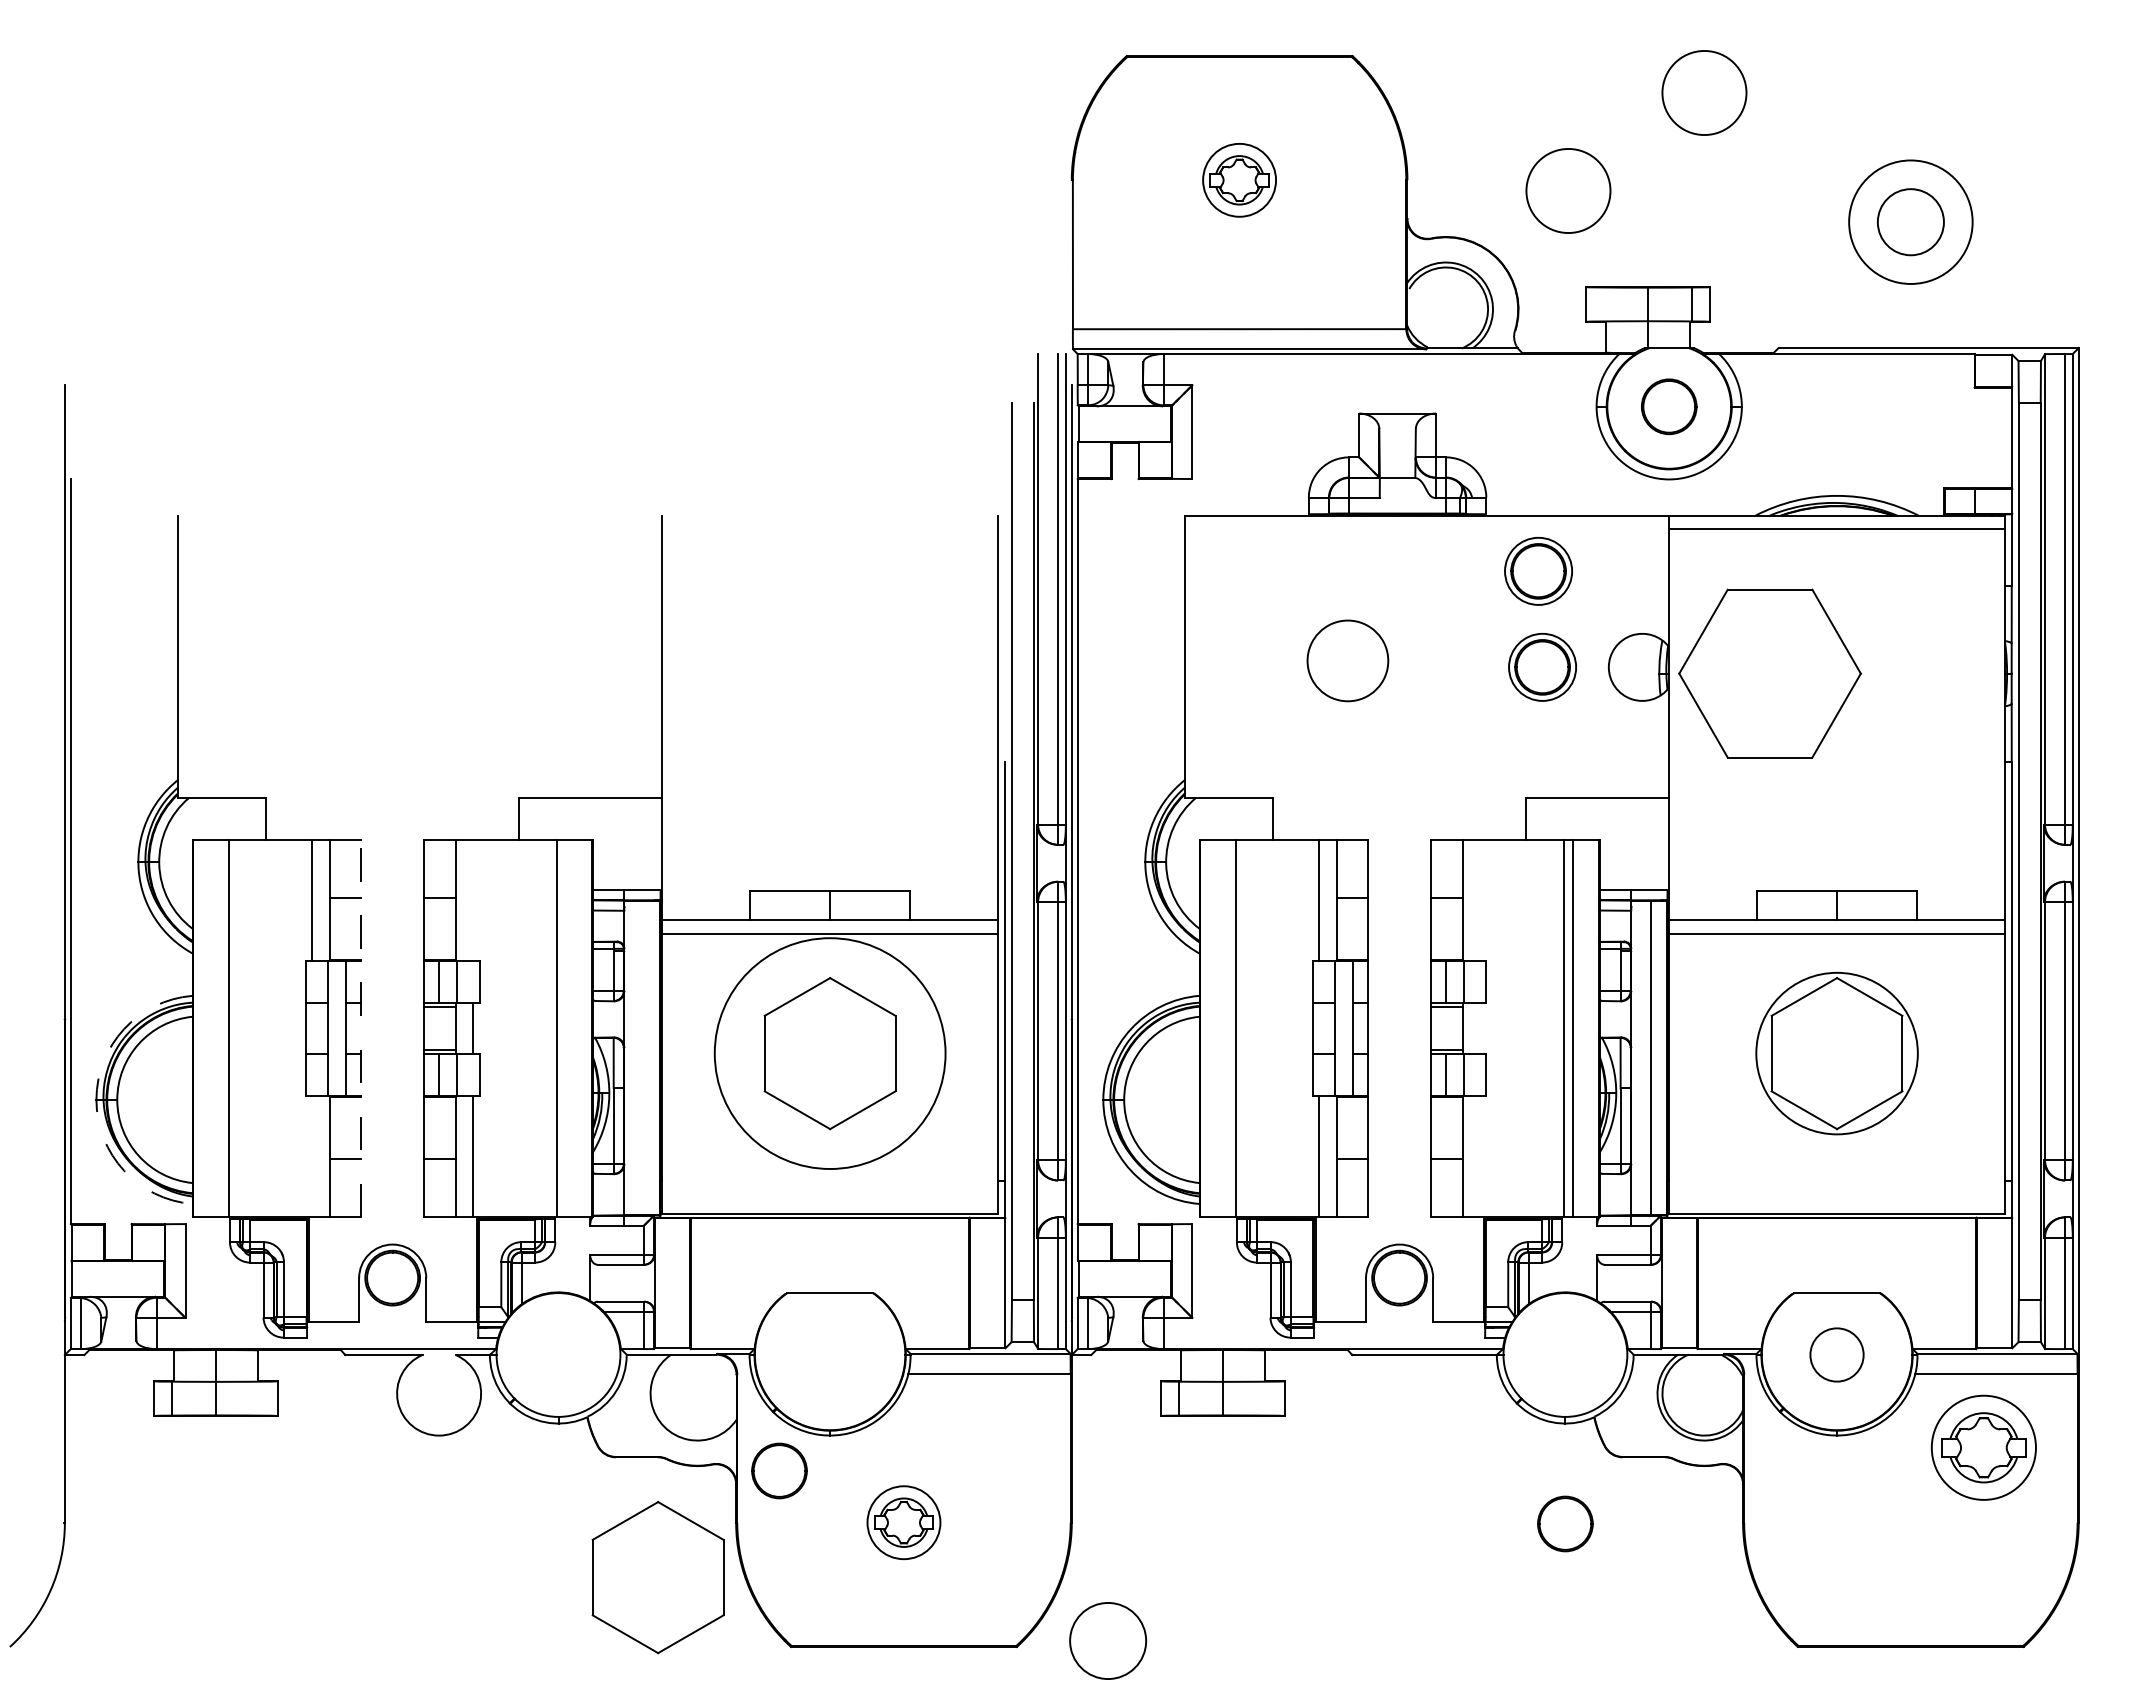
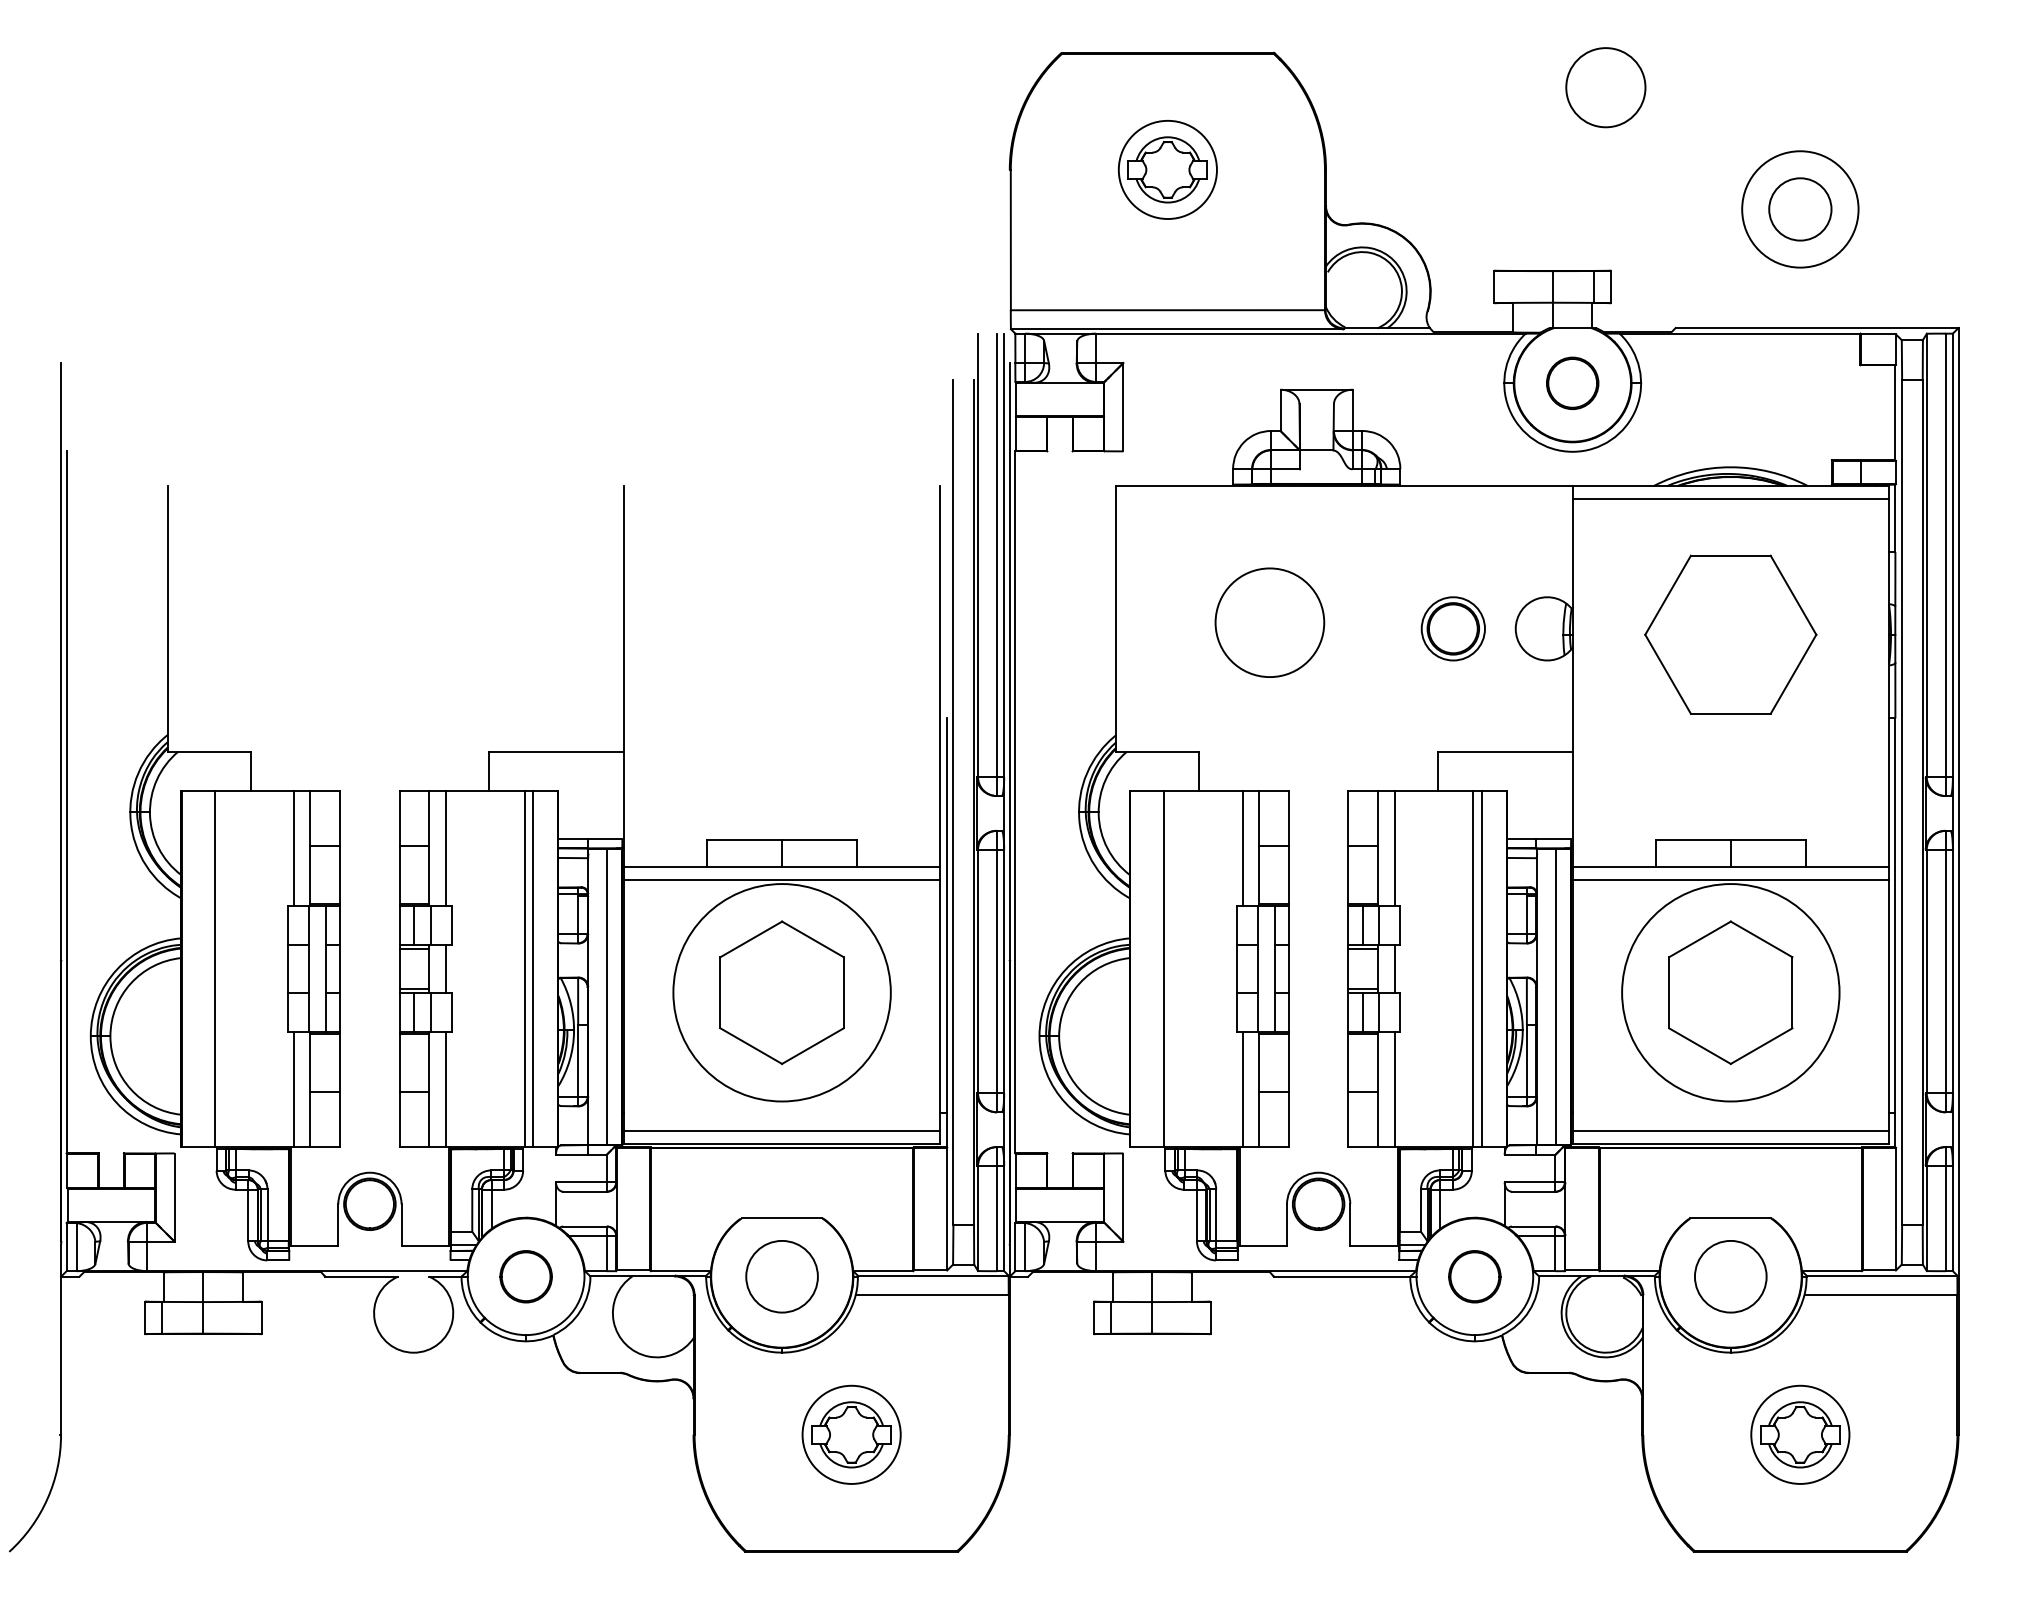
part: (1239, 180) -> (1167, 170), size x1.43
circle: (1568, 190) -> (1477, 179), removed
part: (1538, 570) -> (1449, 537), removed
circle: (1347, 660) -> (1269, 622), size x1.43
part: (1769, 673) -> (1730, 634), moved
line: (473, 900) -> (446, 848), added
line: (1480, 900) -> (1394, 848), added
line: (361, 1028) -> (340, 969), dashed -> solid
line: (565, 1028) -> (532, 969), added
line: (1480, 1028) -> (1394, 969), added
circle: (1836, 1053) -> (1730, 992), size x1.43
line: (644, 1057) -> (607, 996), added
arc: (96, 1099) -> (90, 1036), dashed -> solid
line: (312, 1156) -> (294, 1089), added
line: (1480, 1156) -> (1394, 1089), added
line: (829, 1200) -> (781, 1131), added
line: (1836, 1200) -> (1730, 1131), added
circle: (1836, 1354) -> (1730, 1276), size x1.43
part: (1983, 1447) -> (1800, 1434), moved
part: (779, 1470) -> (526, 1276), moved
part: (903, 1522) -> (851, 1434), size x1.43
part: (1565, 1523) -> (1474, 1276), moved
part: (657, 1577) -> (619, 1486), removed
circle: (1108, 1640) -> (782, 1276), moved

